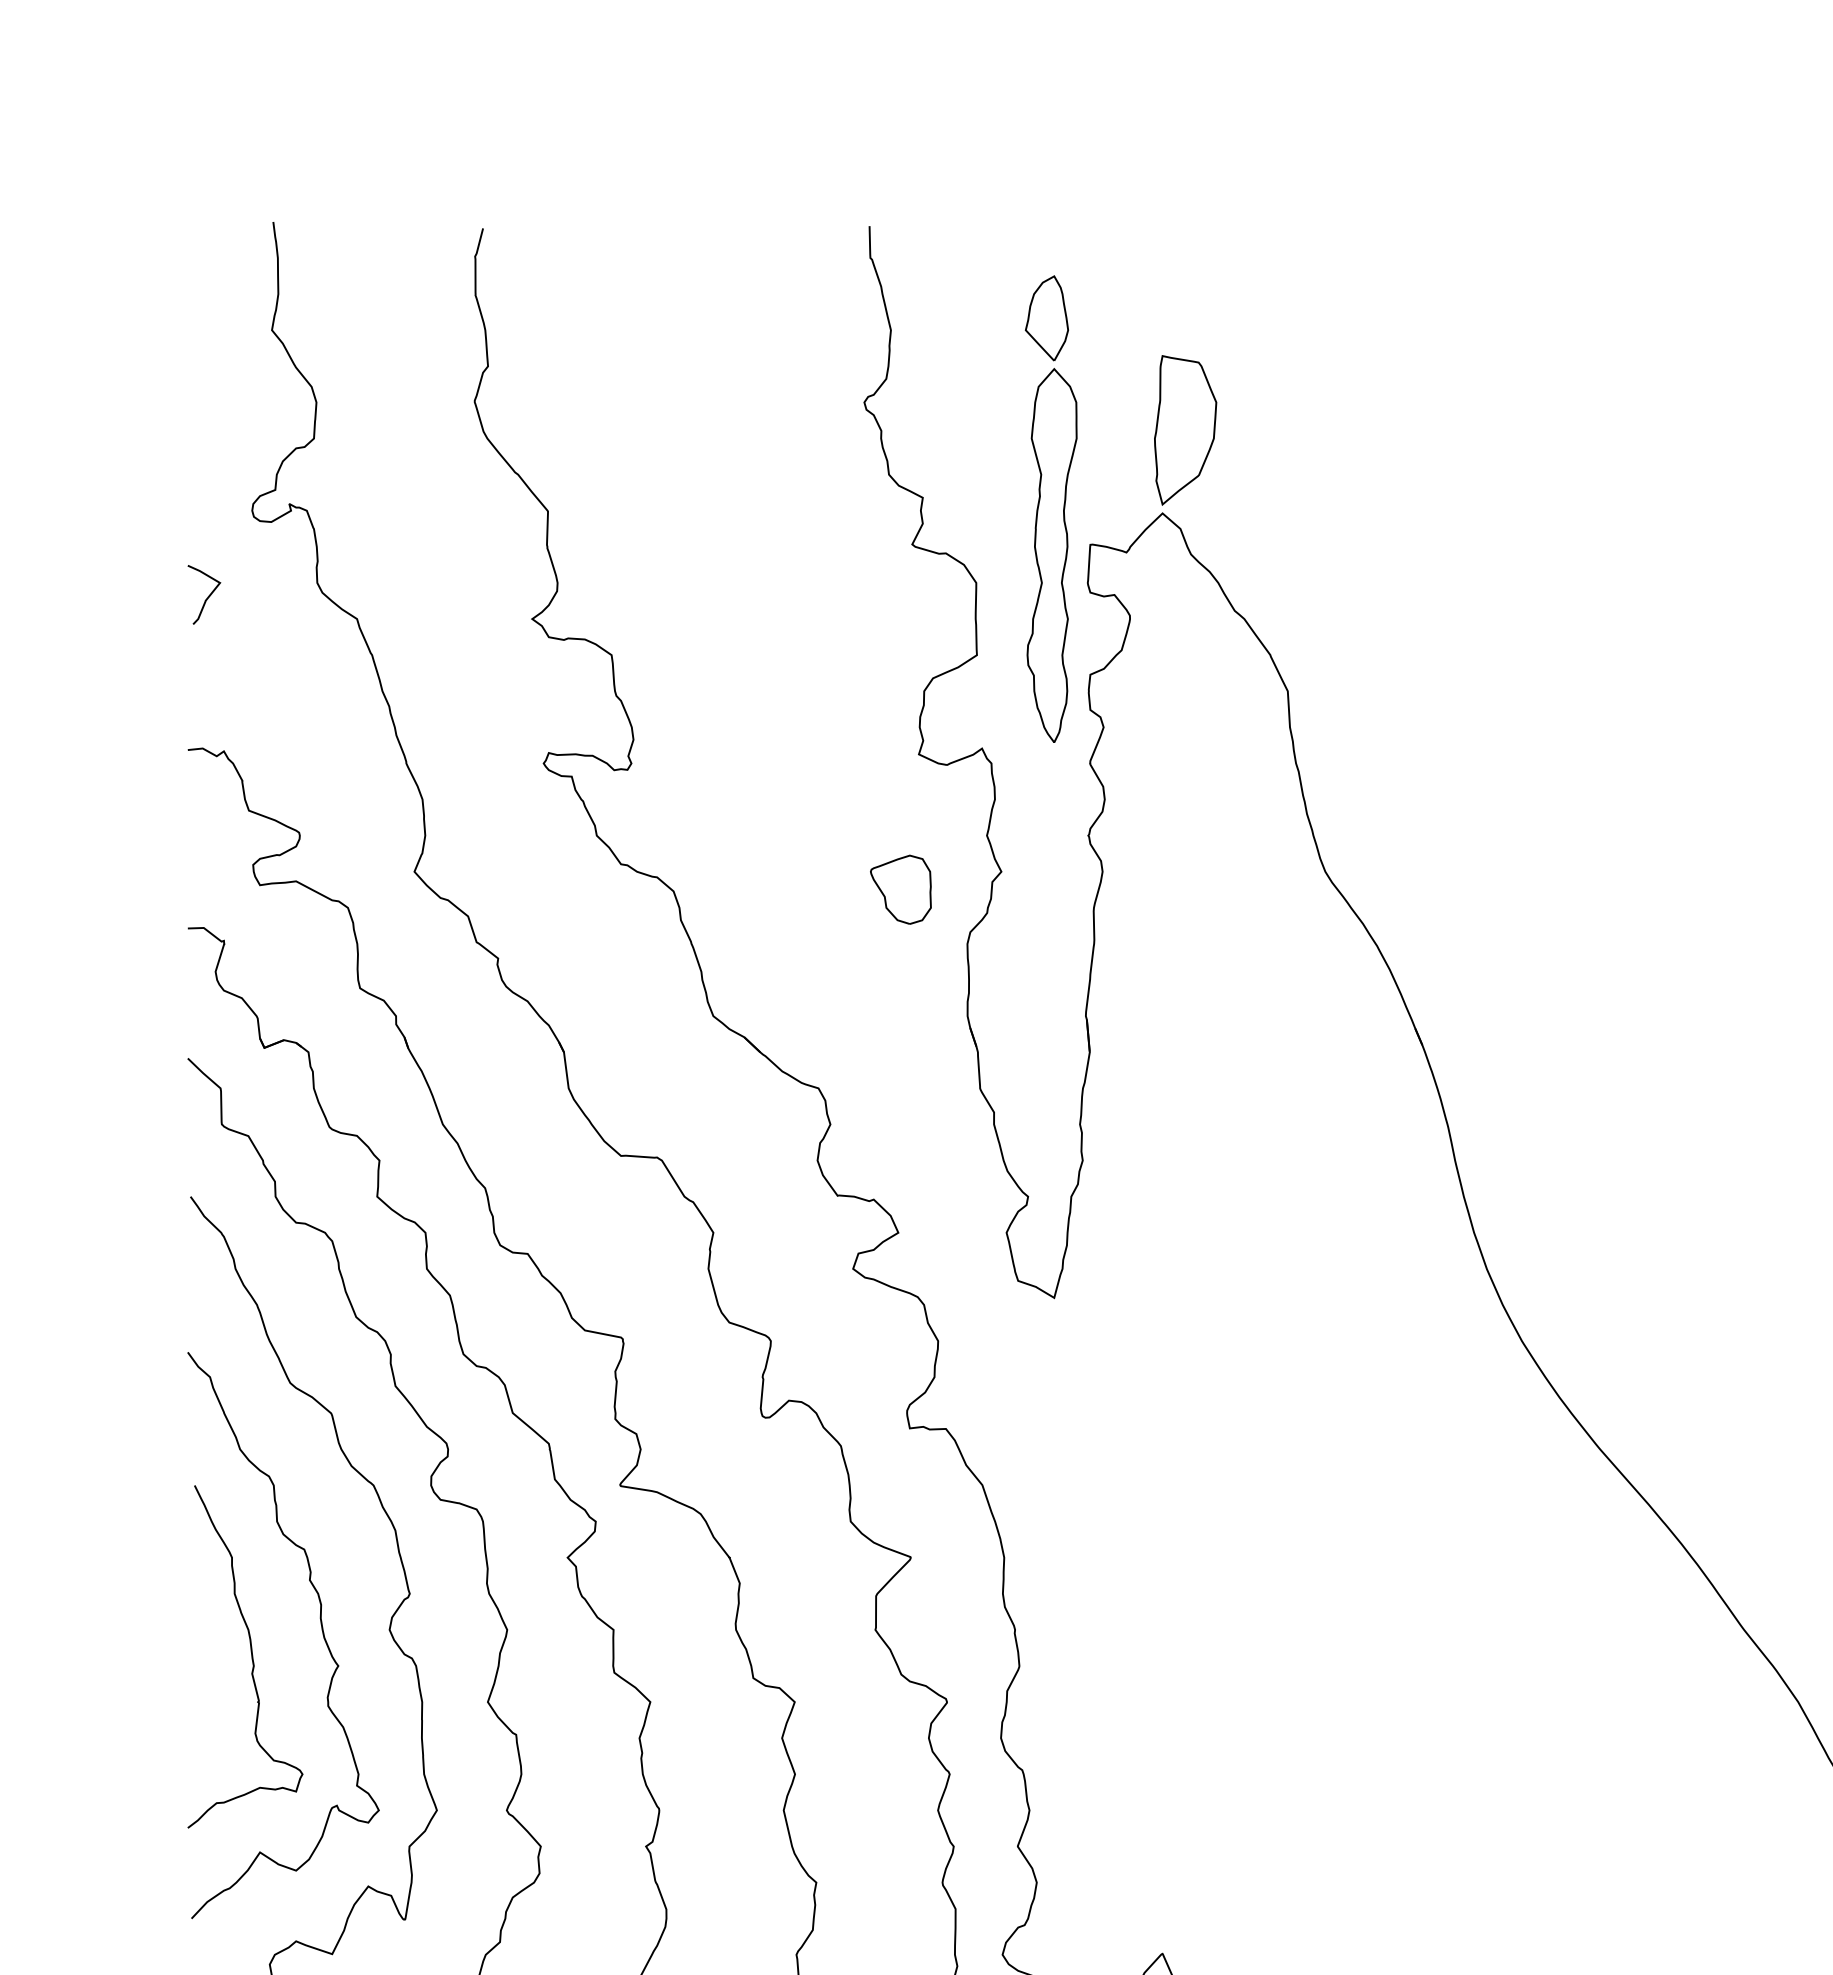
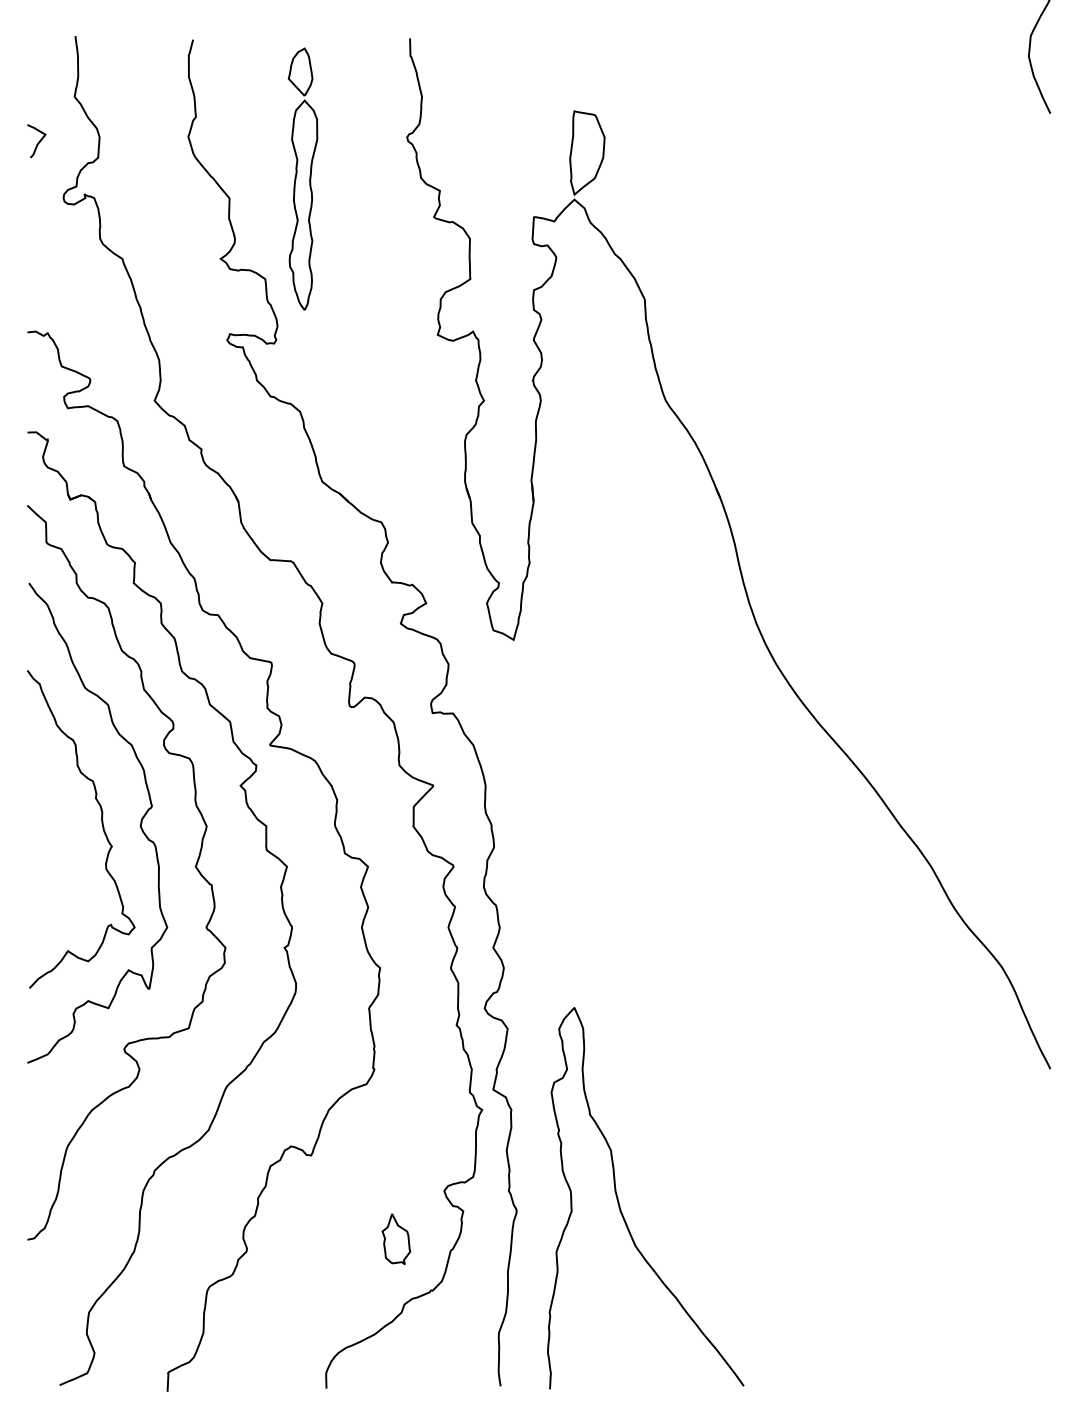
part: (1050, 507) -> (302, 178), moved
curve: (207, 595) -> (38, 141), moved
part: (900, 889) -> (427, 410), removed
curve: (250, 1657) -> (62, 841), removed

